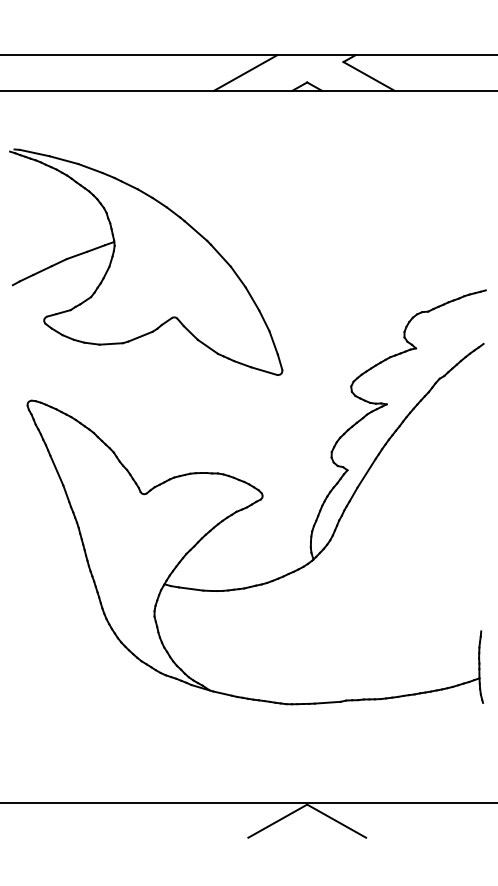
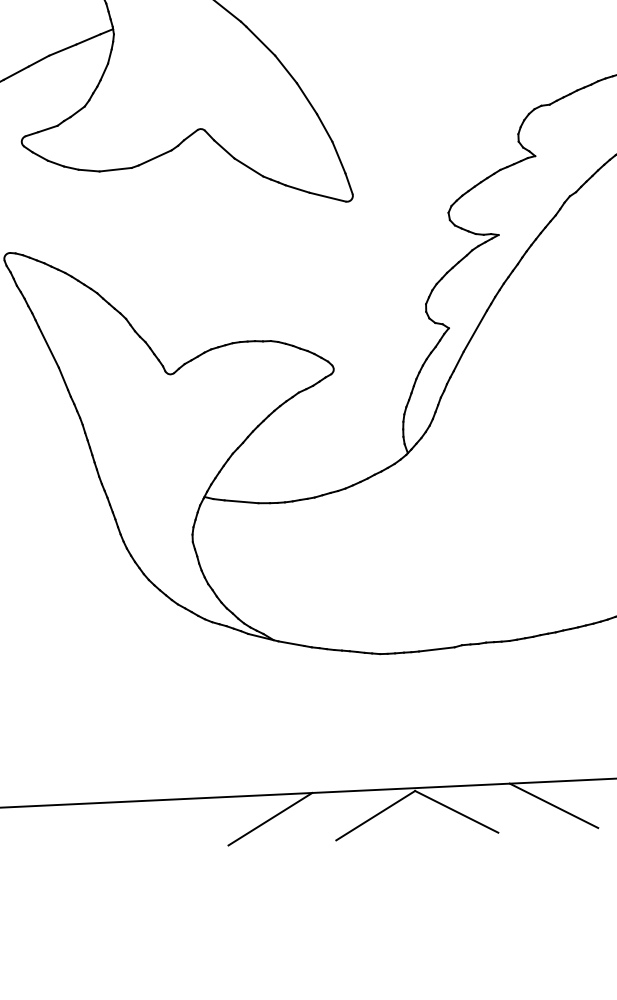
line: (201, 819) -> (270, 818), added
line: (407, 819) -> (554, 804), added

